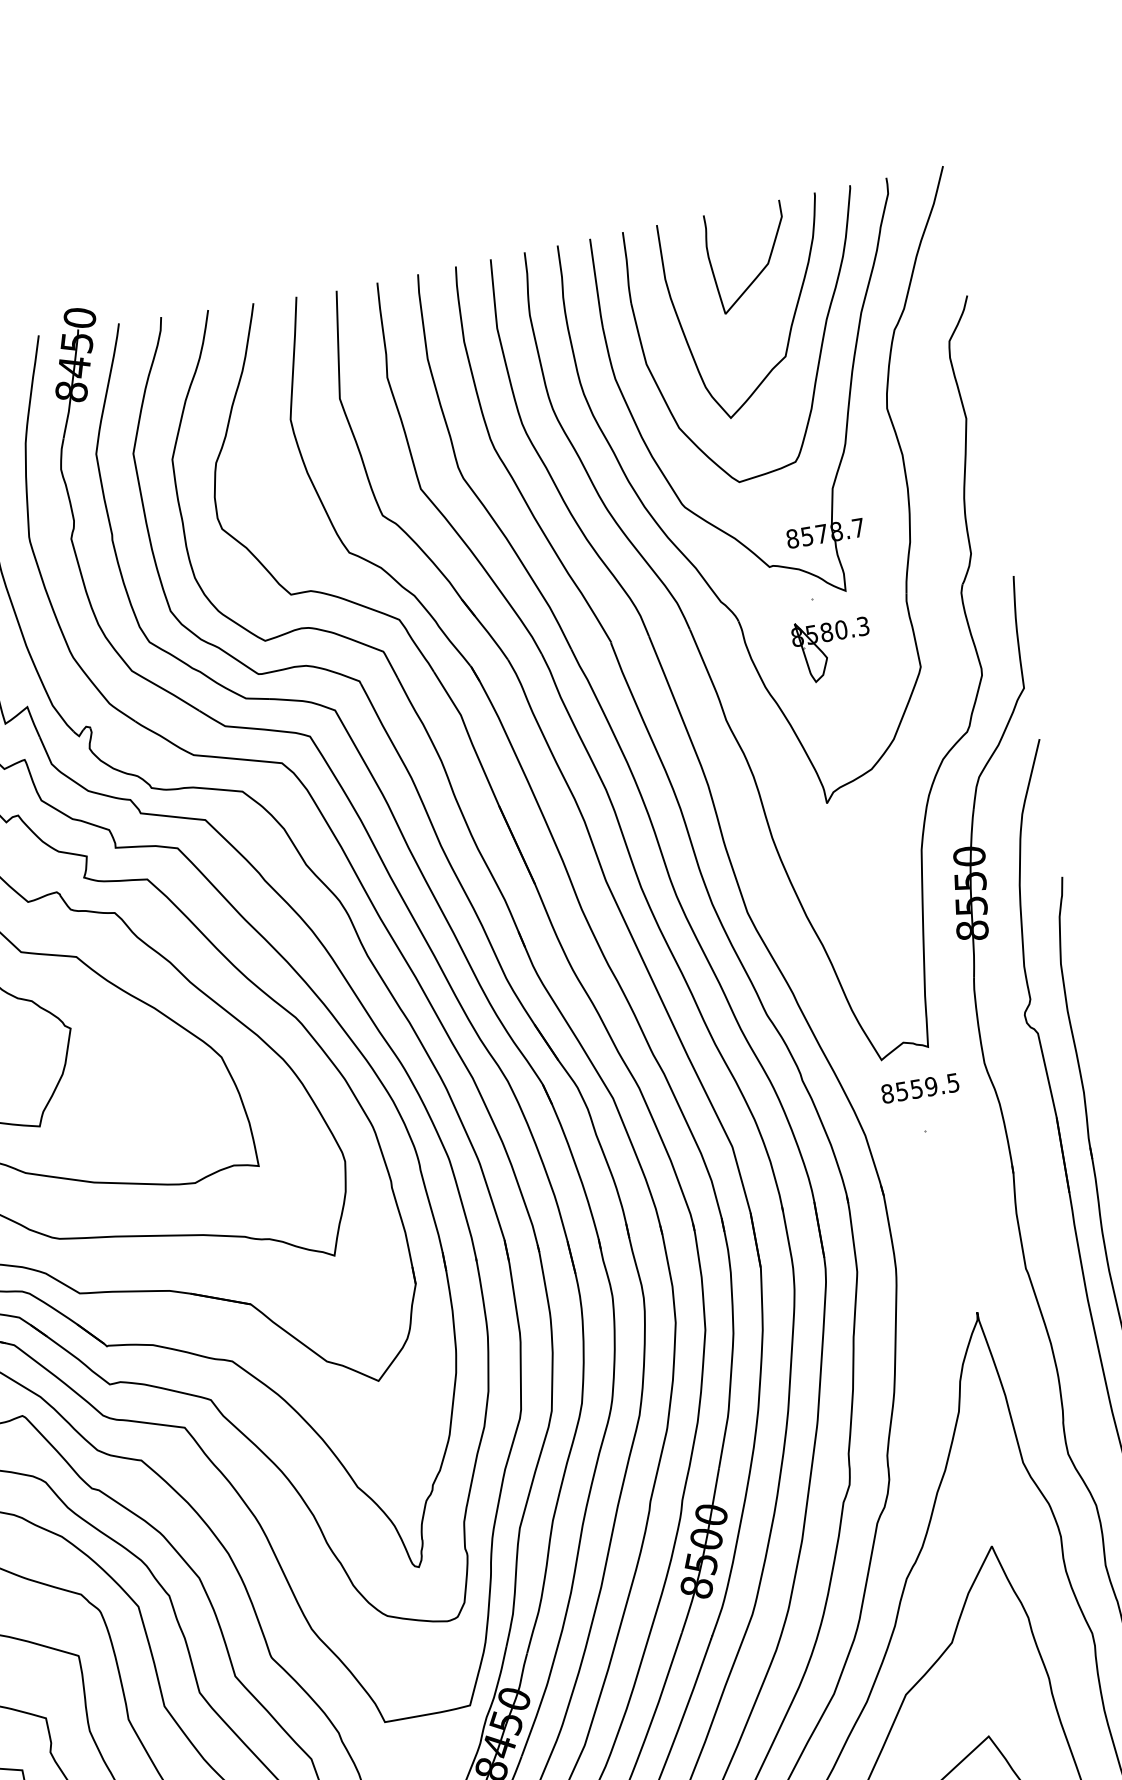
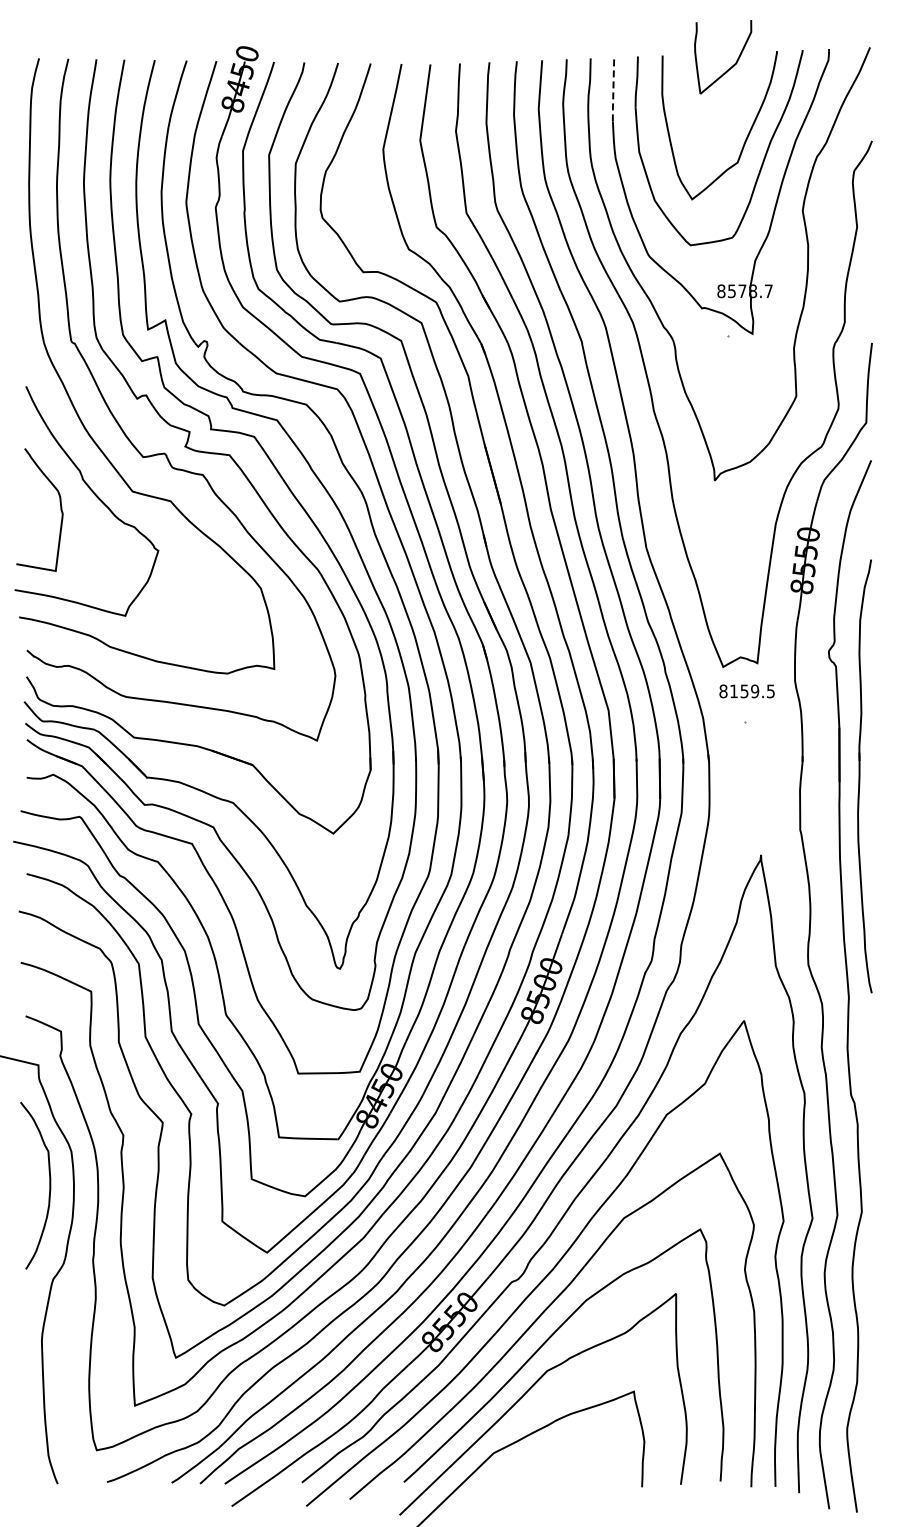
curve: (763, 267) -> (732, 65), moved
line: (596, 283) -> (613, 89), solid -> dashed
part: (832, 648) -> (736, 372), removed
text: (901, 1091) -> (733, 691), 8559.5 -> 8159.5

